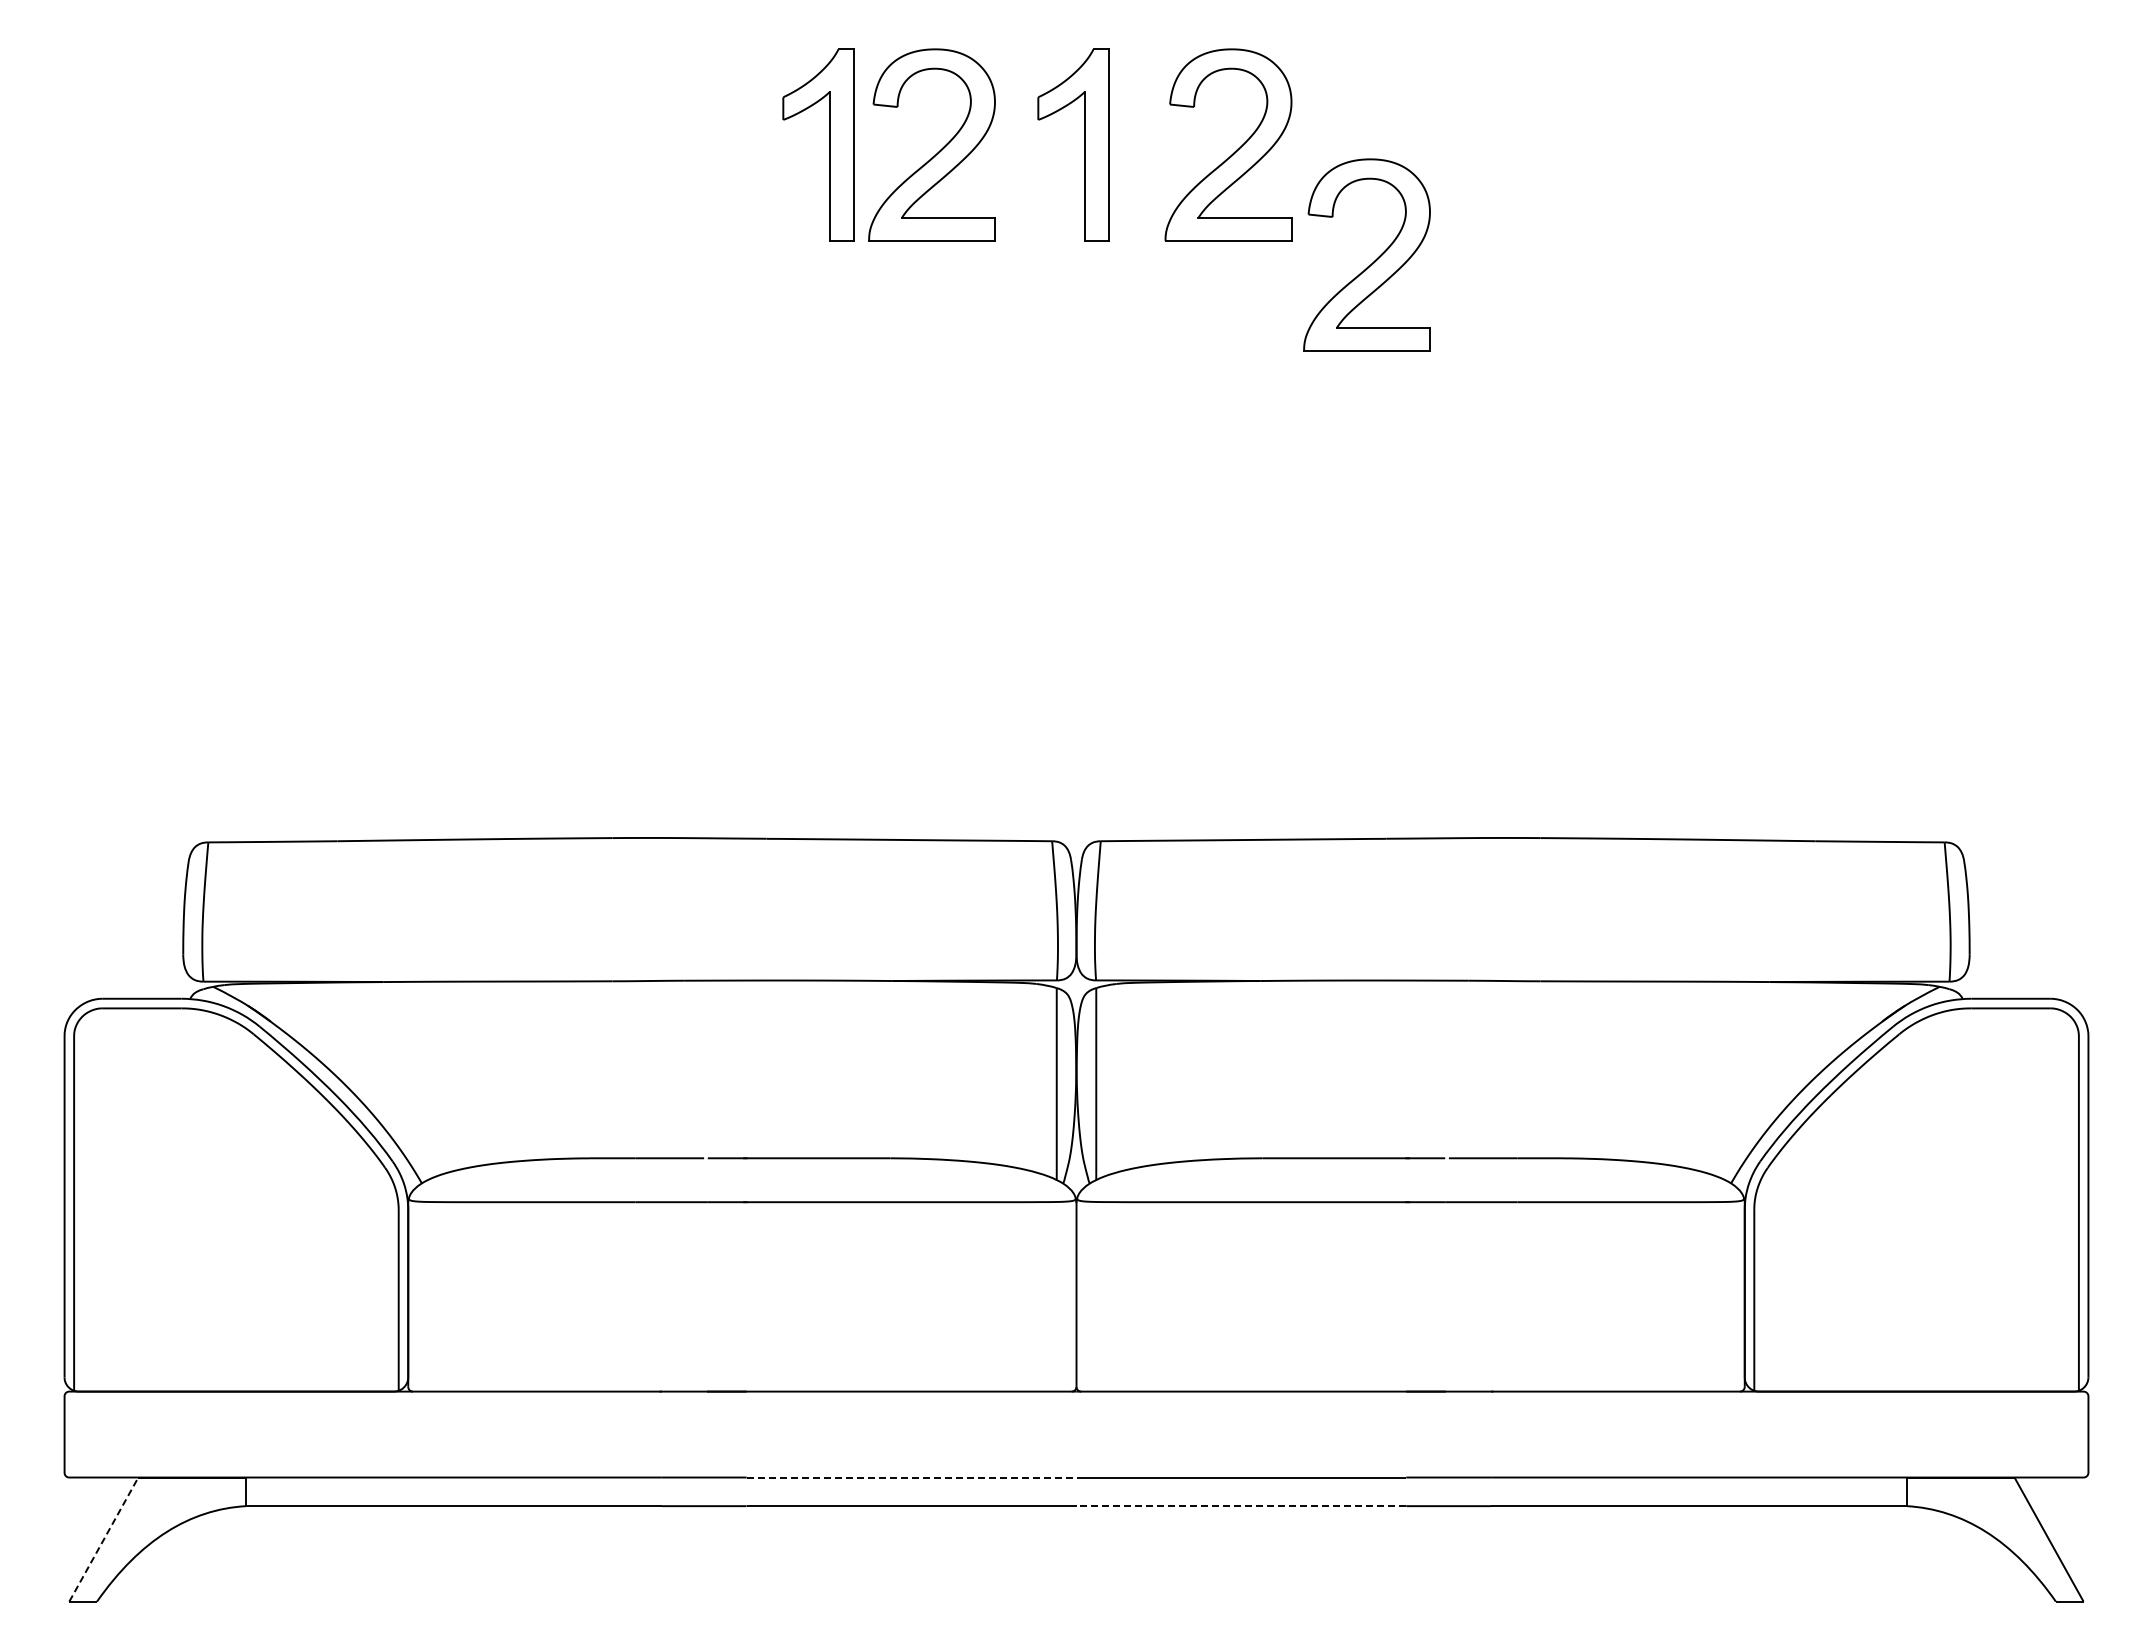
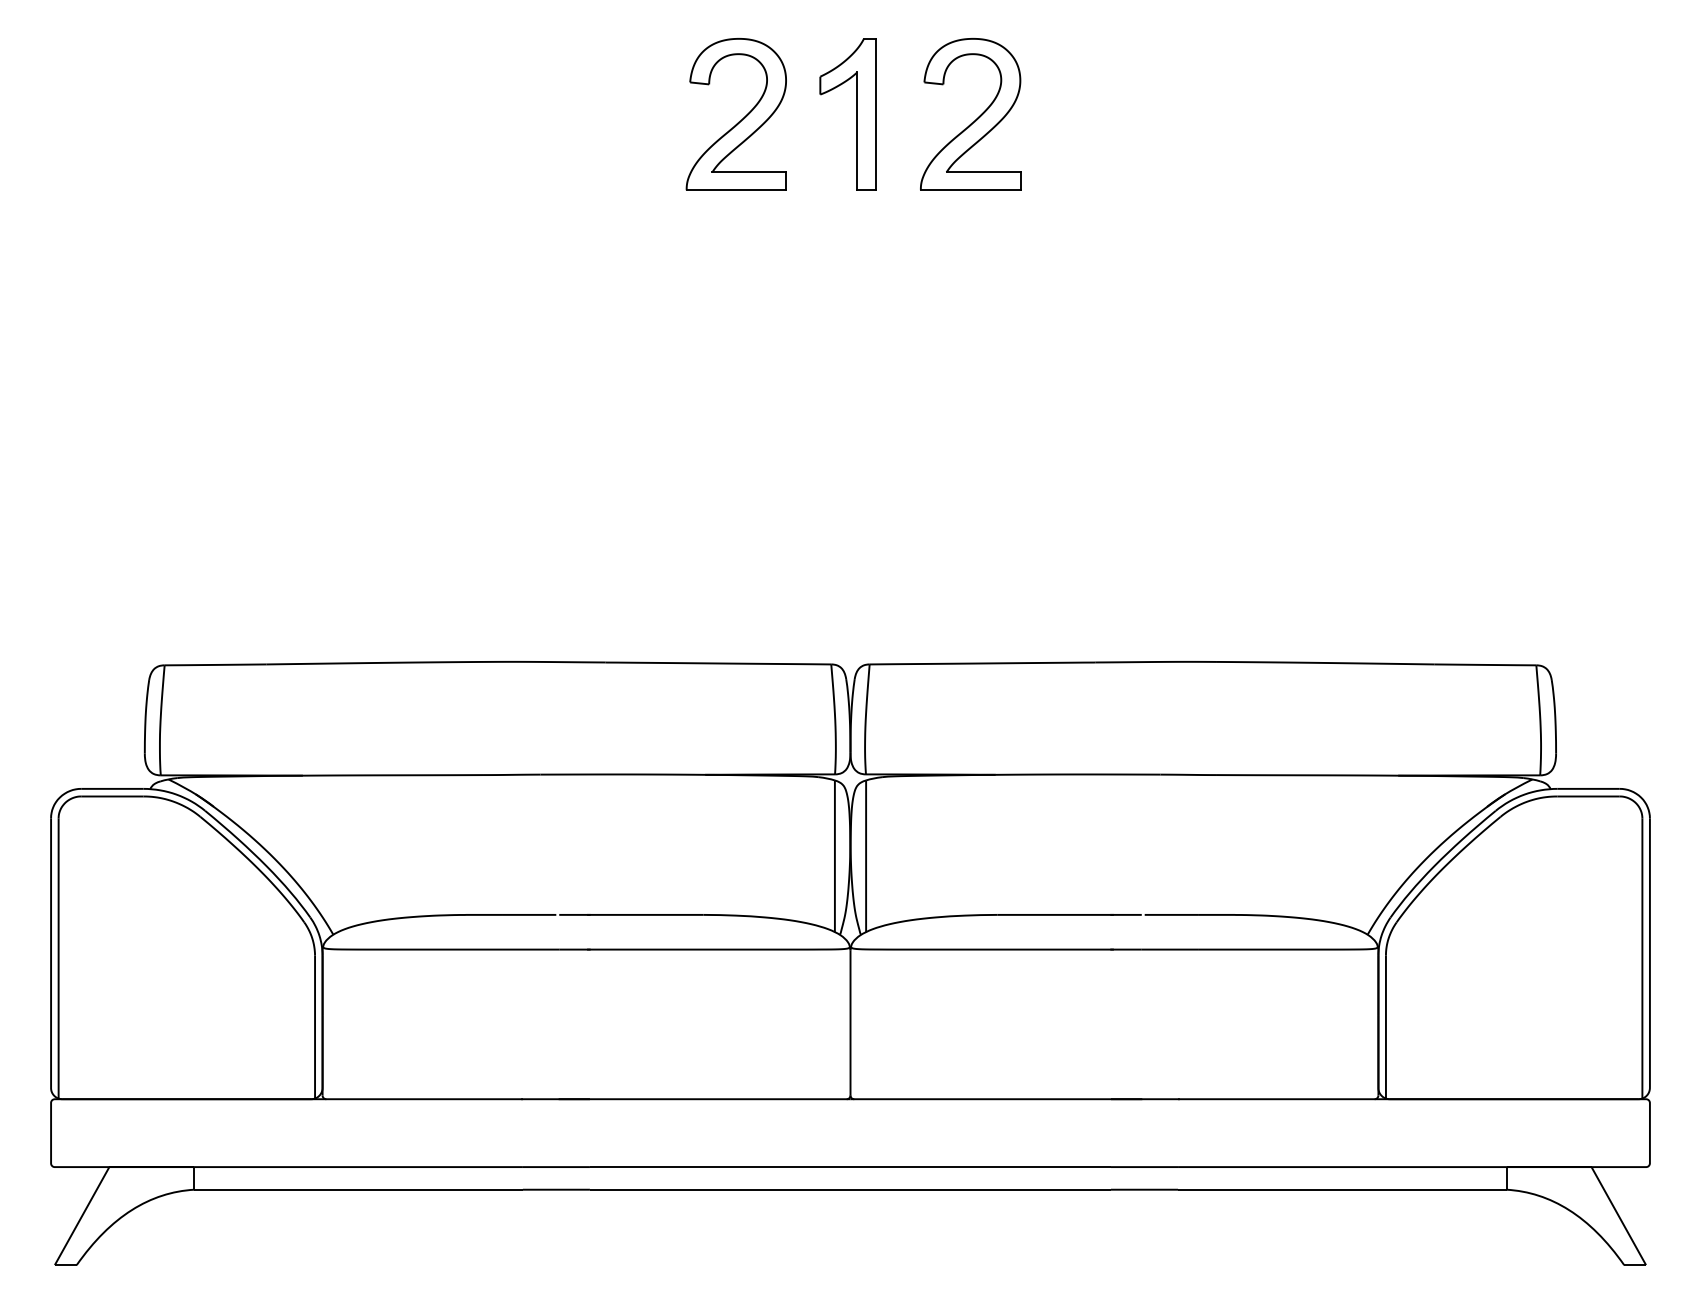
part: (829, 144) -> (655, 114), removed
part: (1373, 261) -> (1085, 206), removed
line: (911, 1477) -> (720, 1167), dashed -> solid
line: (1241, 1506) -> (980, 1189), dashed -> solid
line: (104, 1539) -> (82, 1216), dashed -> solid

